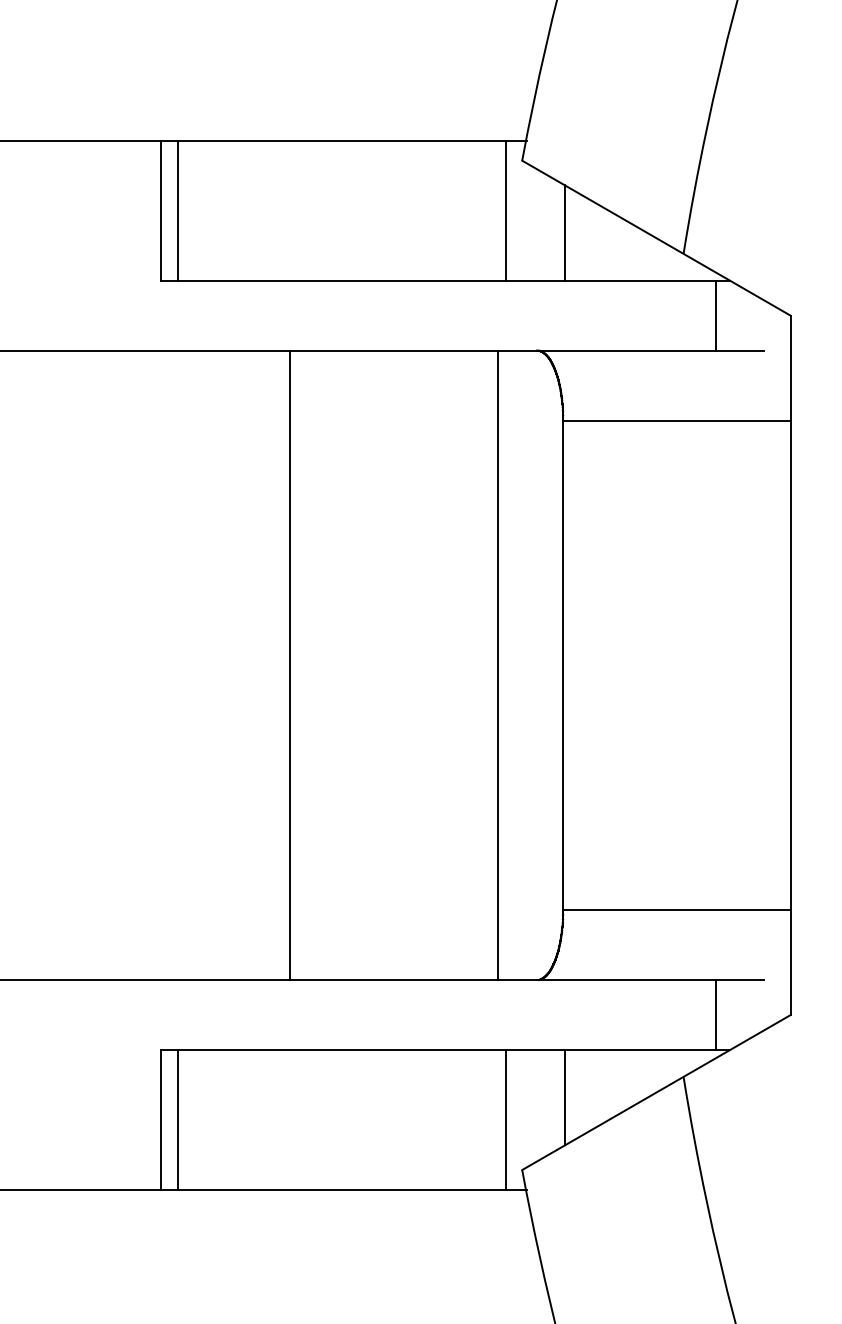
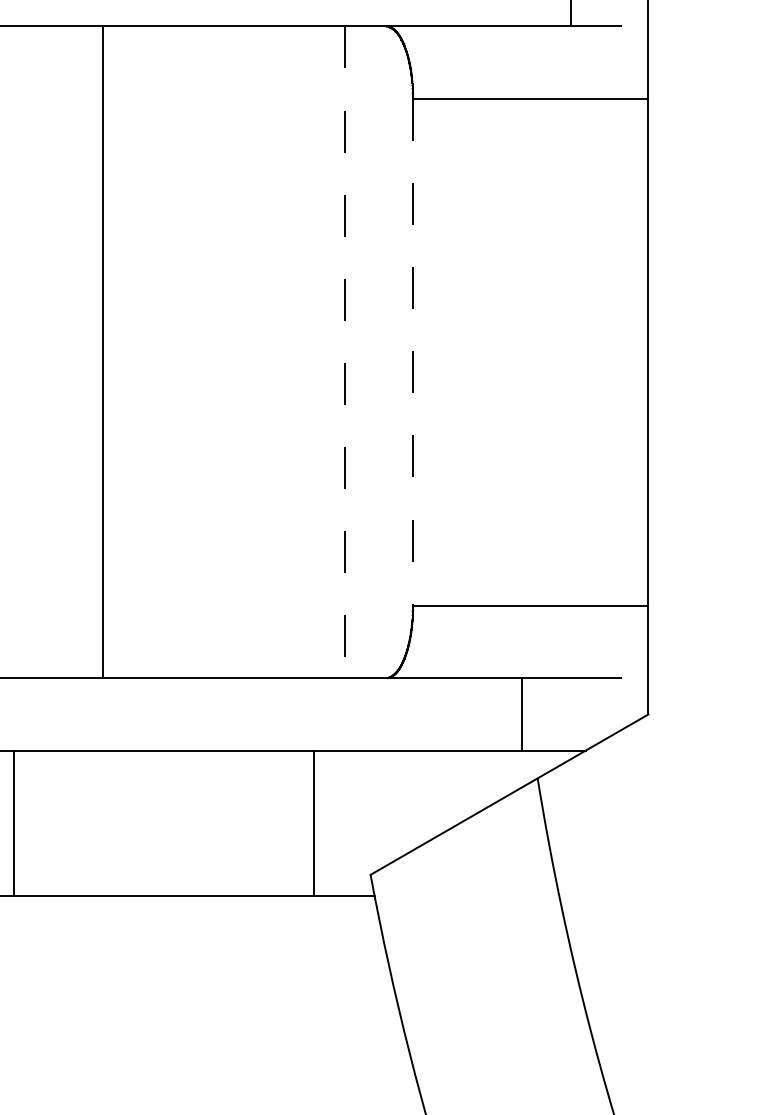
line: (289, 665) -> (102, 352), moved
line: (497, 665) -> (345, 352), solid -> dashed
line: (563, 665) -> (413, 352), solid -> dashed
line: (715, 1015) -> (522, 714), moved
line: (564, 1097) -> (414, 799), removed
line: (506, 1120) -> (313, 823), moved

